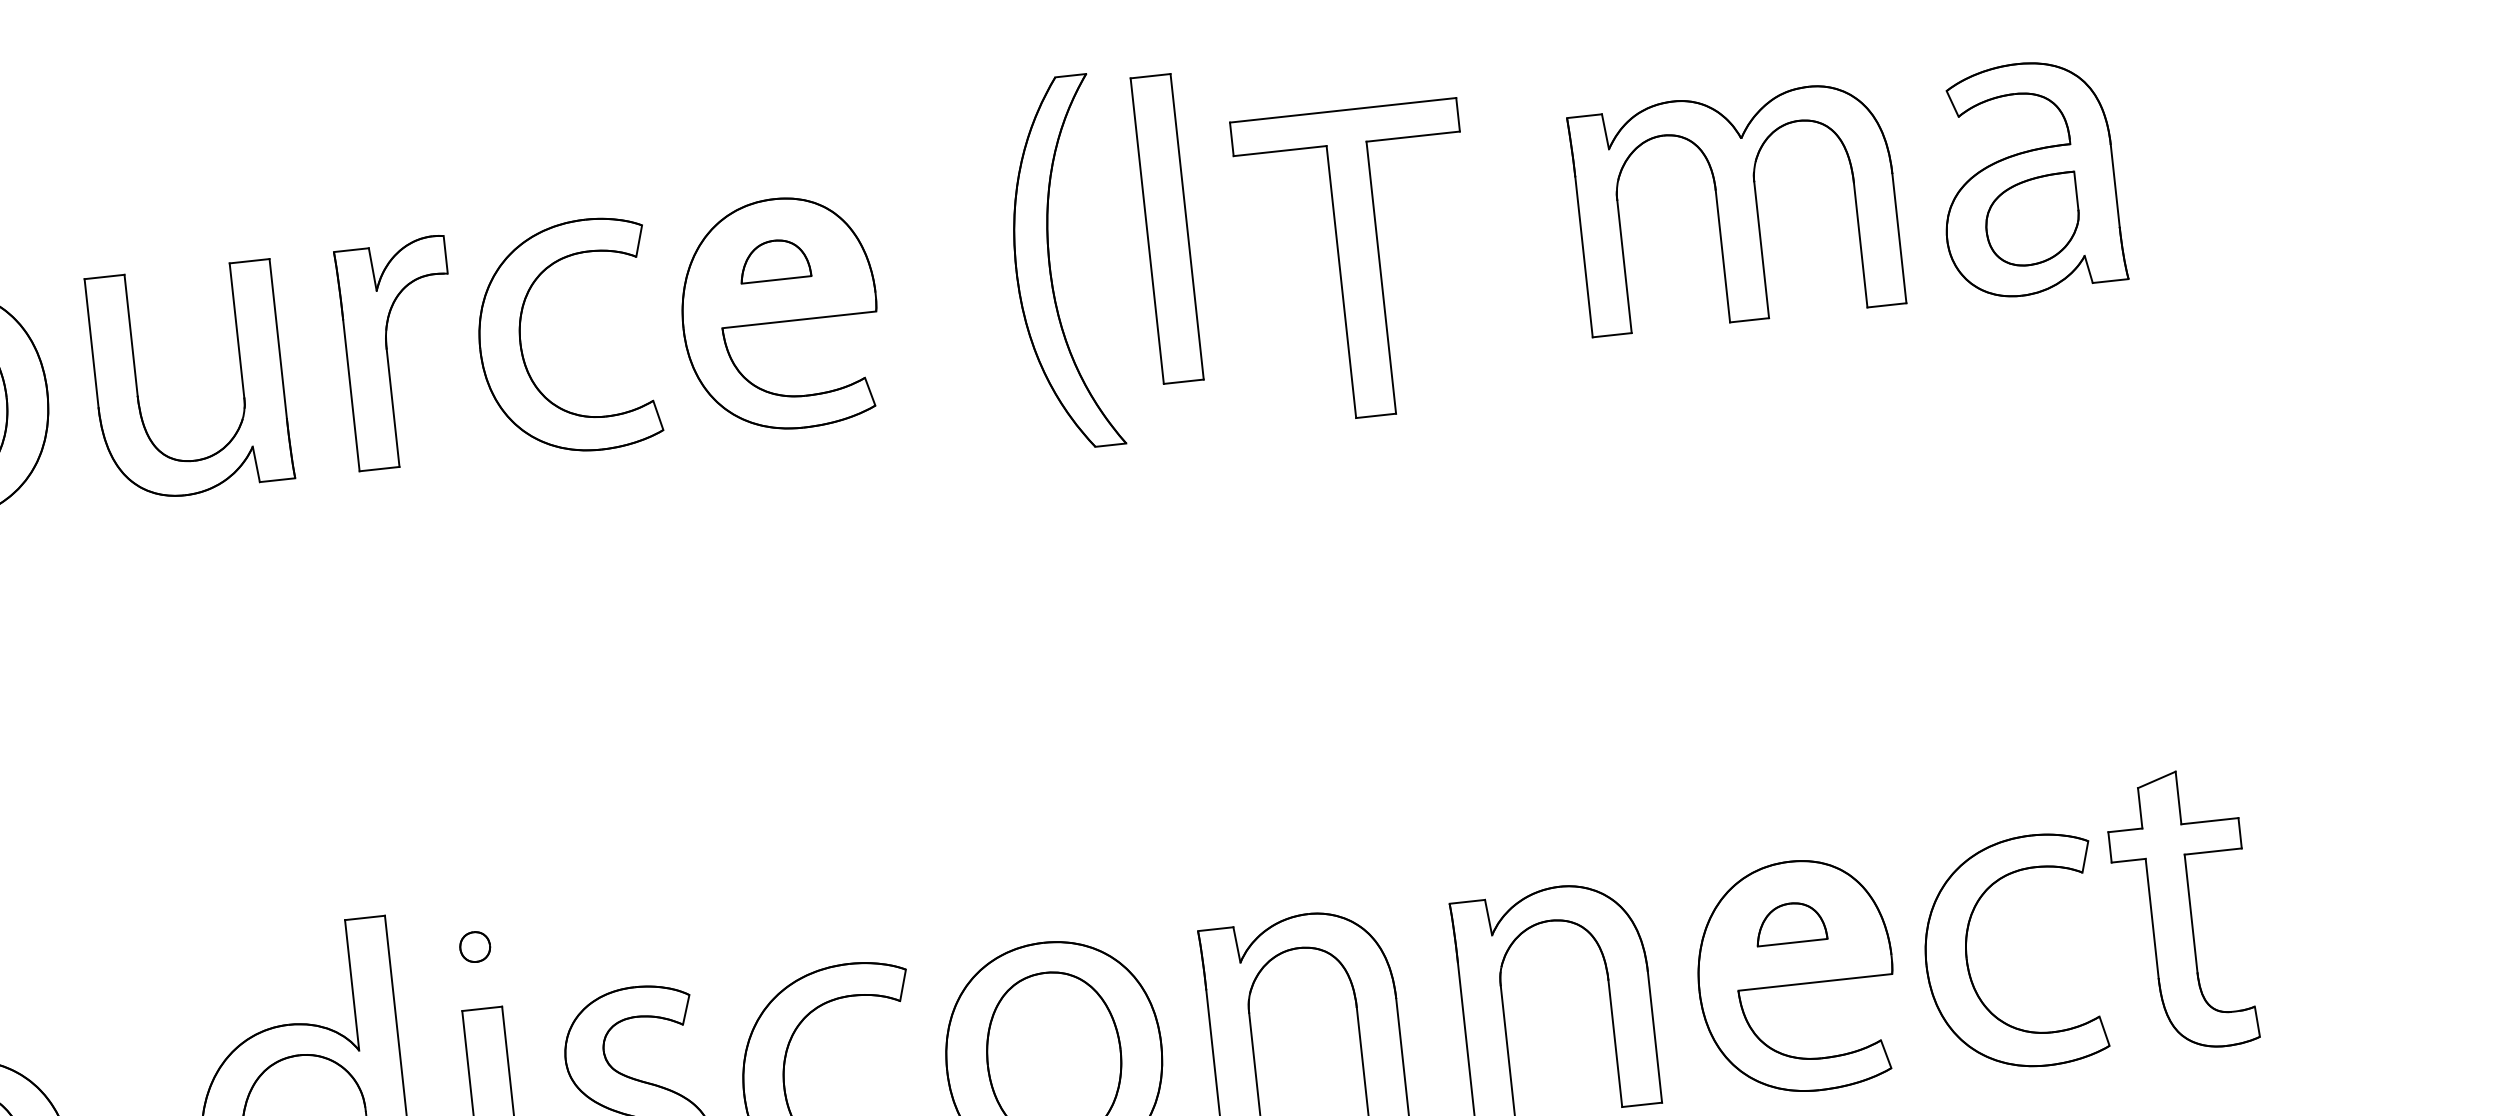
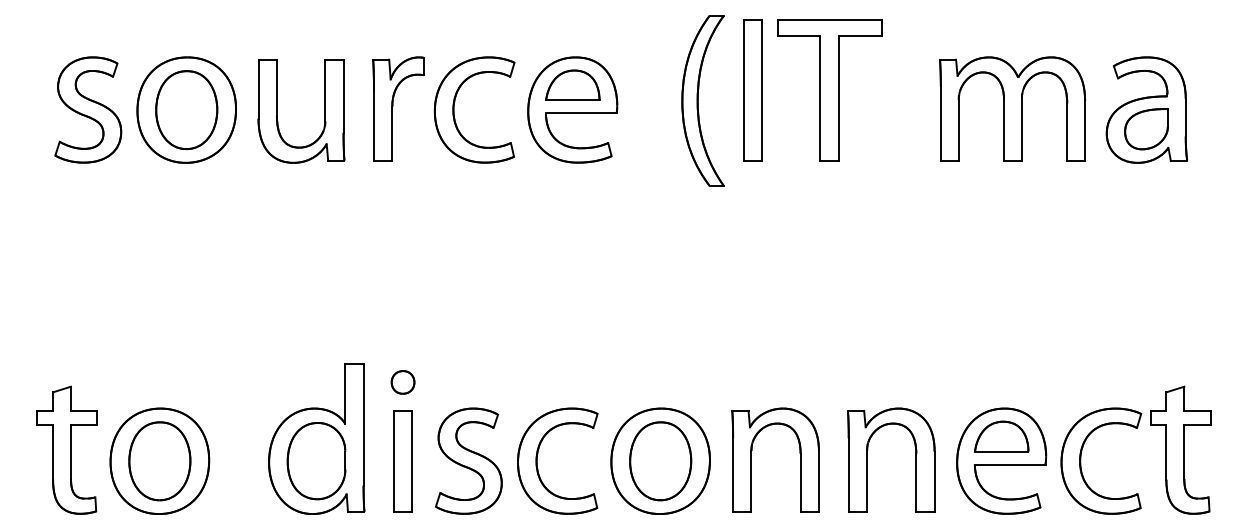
part: (773, 258) -> (572, 84), size x1.67
part: (1359, 263) -> (829, 90), moved
part: (1789, 923) -> (1001, 436), size x1.67
part: (474, 947) -> (402, 382), size x1.67

